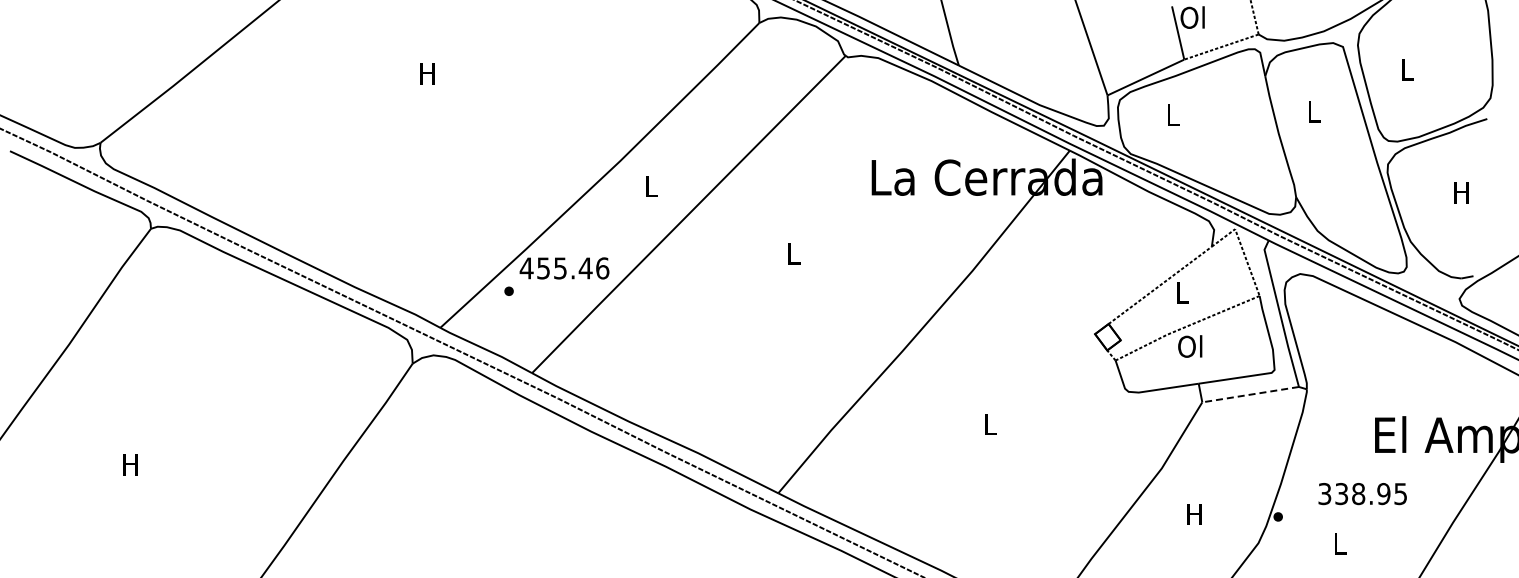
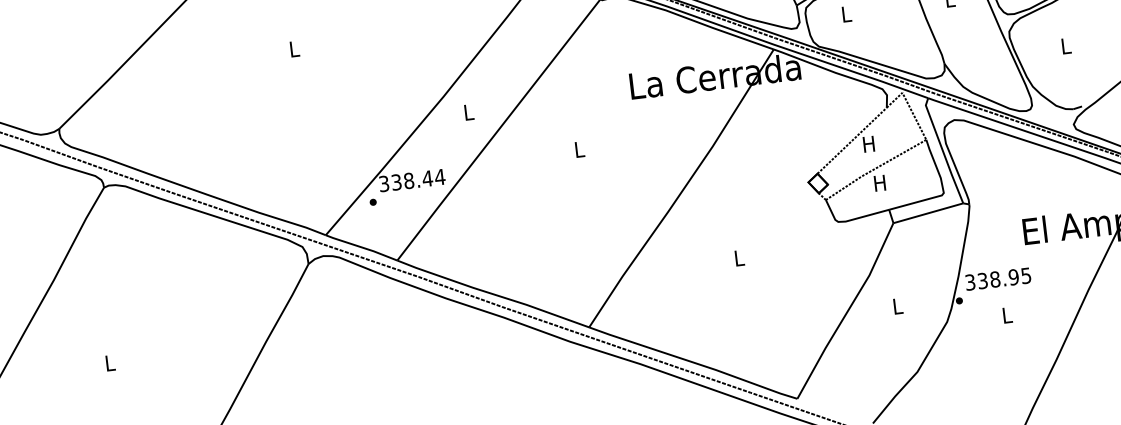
text: (427, 73) -> (294, 49), H -> L
text: (1461, 192) -> (1065, 45), H -> L
text: (564, 268) -> (412, 180), 455.46 -> 338.44
text: (1181, 292) -> (868, 144), L -> H
text: (1190, 346) -> (879, 183), Ol -> H
line: (1250, 394) -> (928, 213), dashed -> solid
text: (130, 464) -> (109, 363), H -> L
text: (1362, 494) -> (998, 279), moved
text: (1194, 514) -> (897, 306), H -> L

